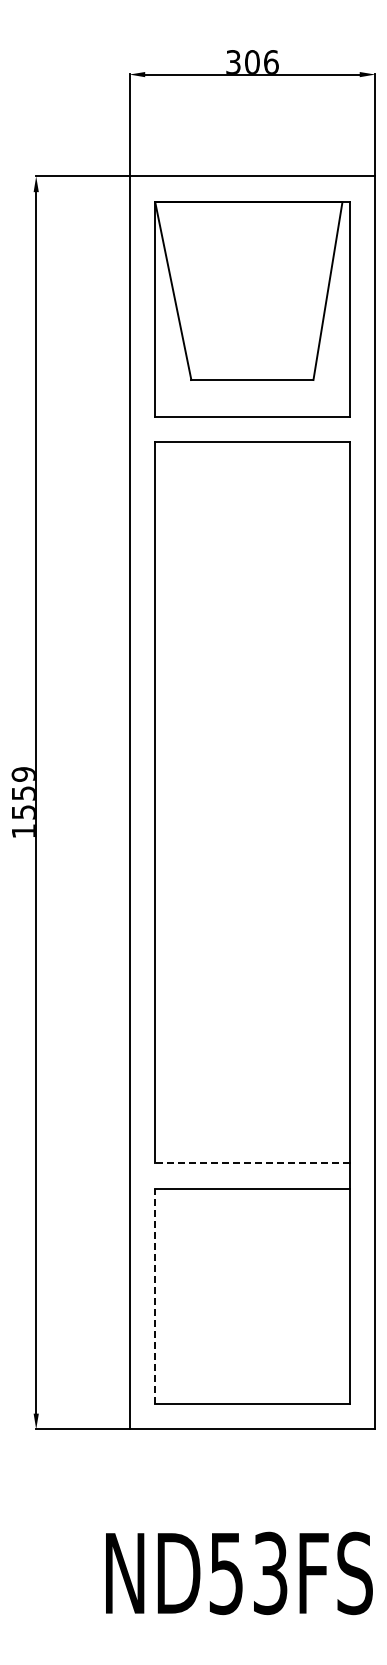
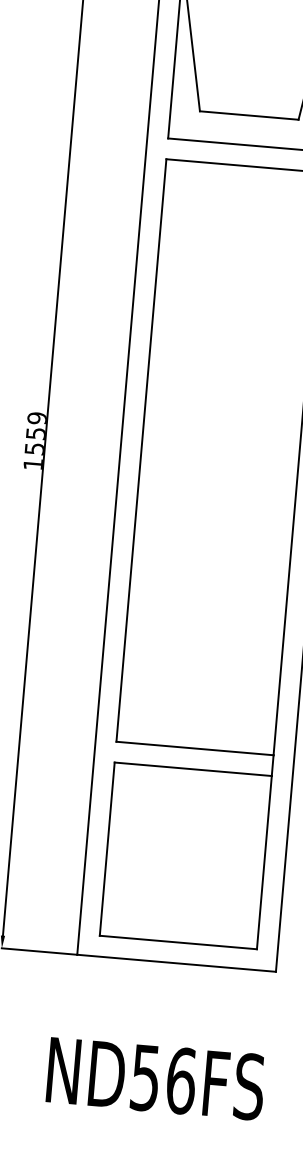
line: (251, 1163) -> (194, 748), dashed -> solid
line: (155, 1295) -> (107, 848), dashed -> solid
text: (270, 1573) -> (181, 1081), ND53FS -> ND56FS

